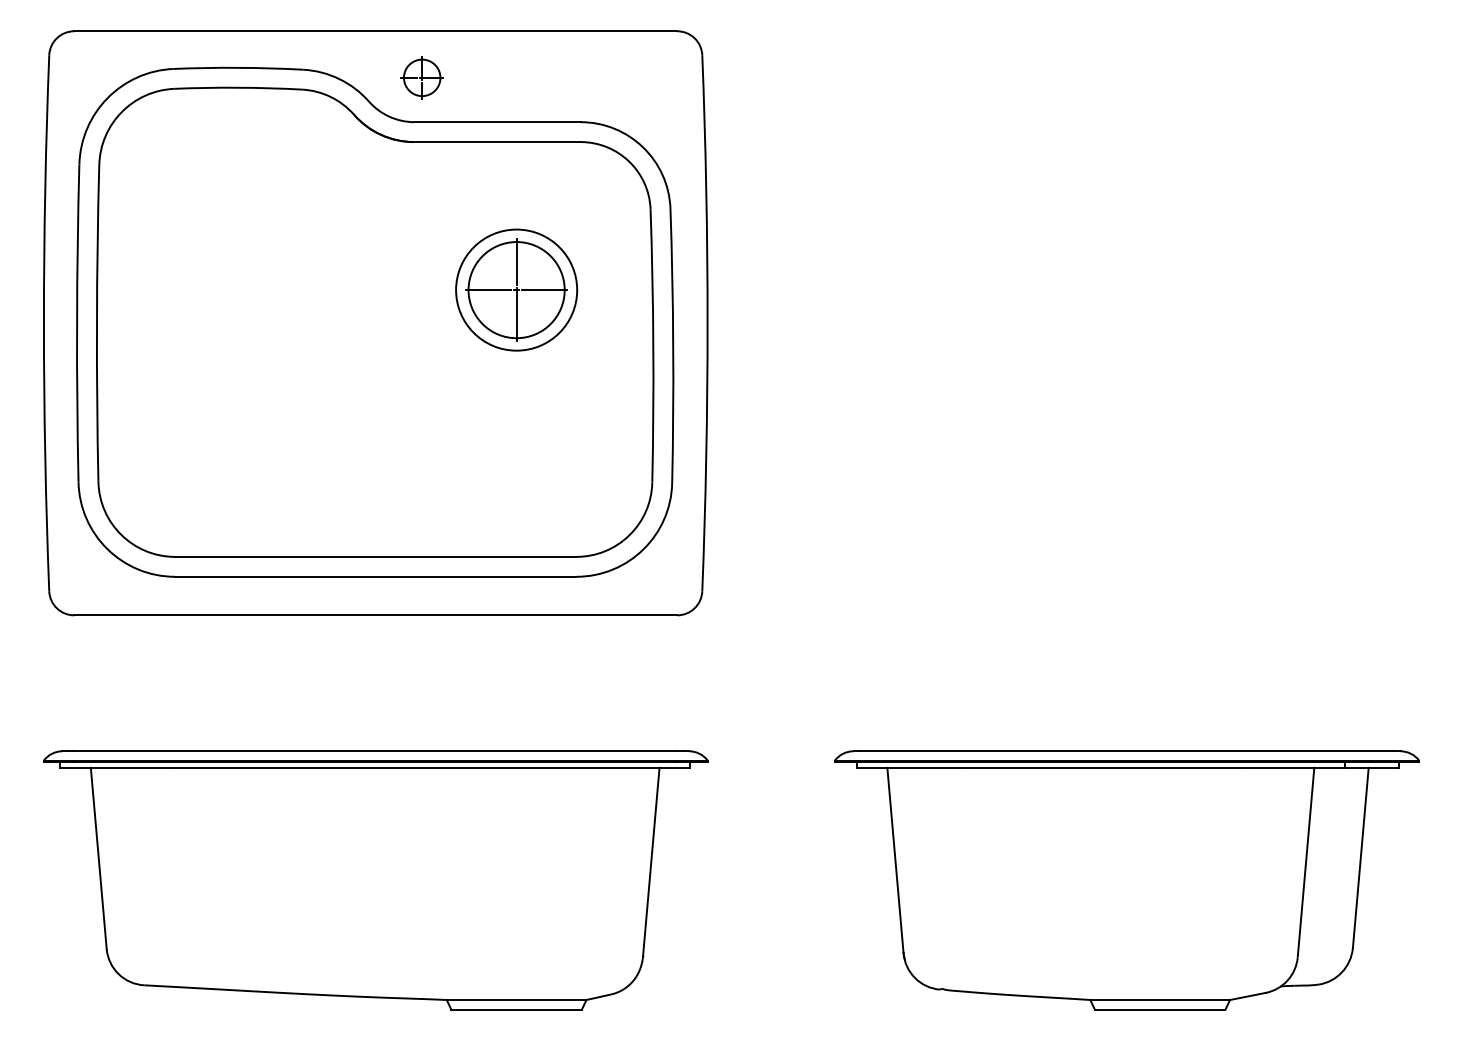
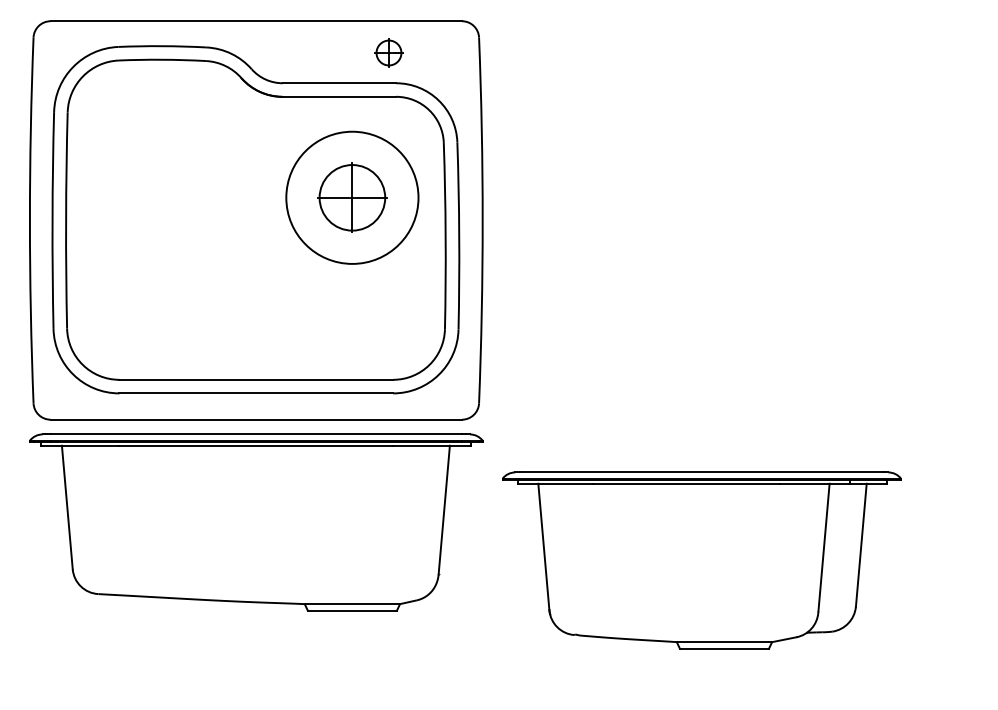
part: (421, 77) -> (388, 52), moved
circle: (516, 289) -> (352, 197), size x1.6
part: (376, 880) -> (256, 522), moved
part: (1126, 880) -> (701, 560), moved

